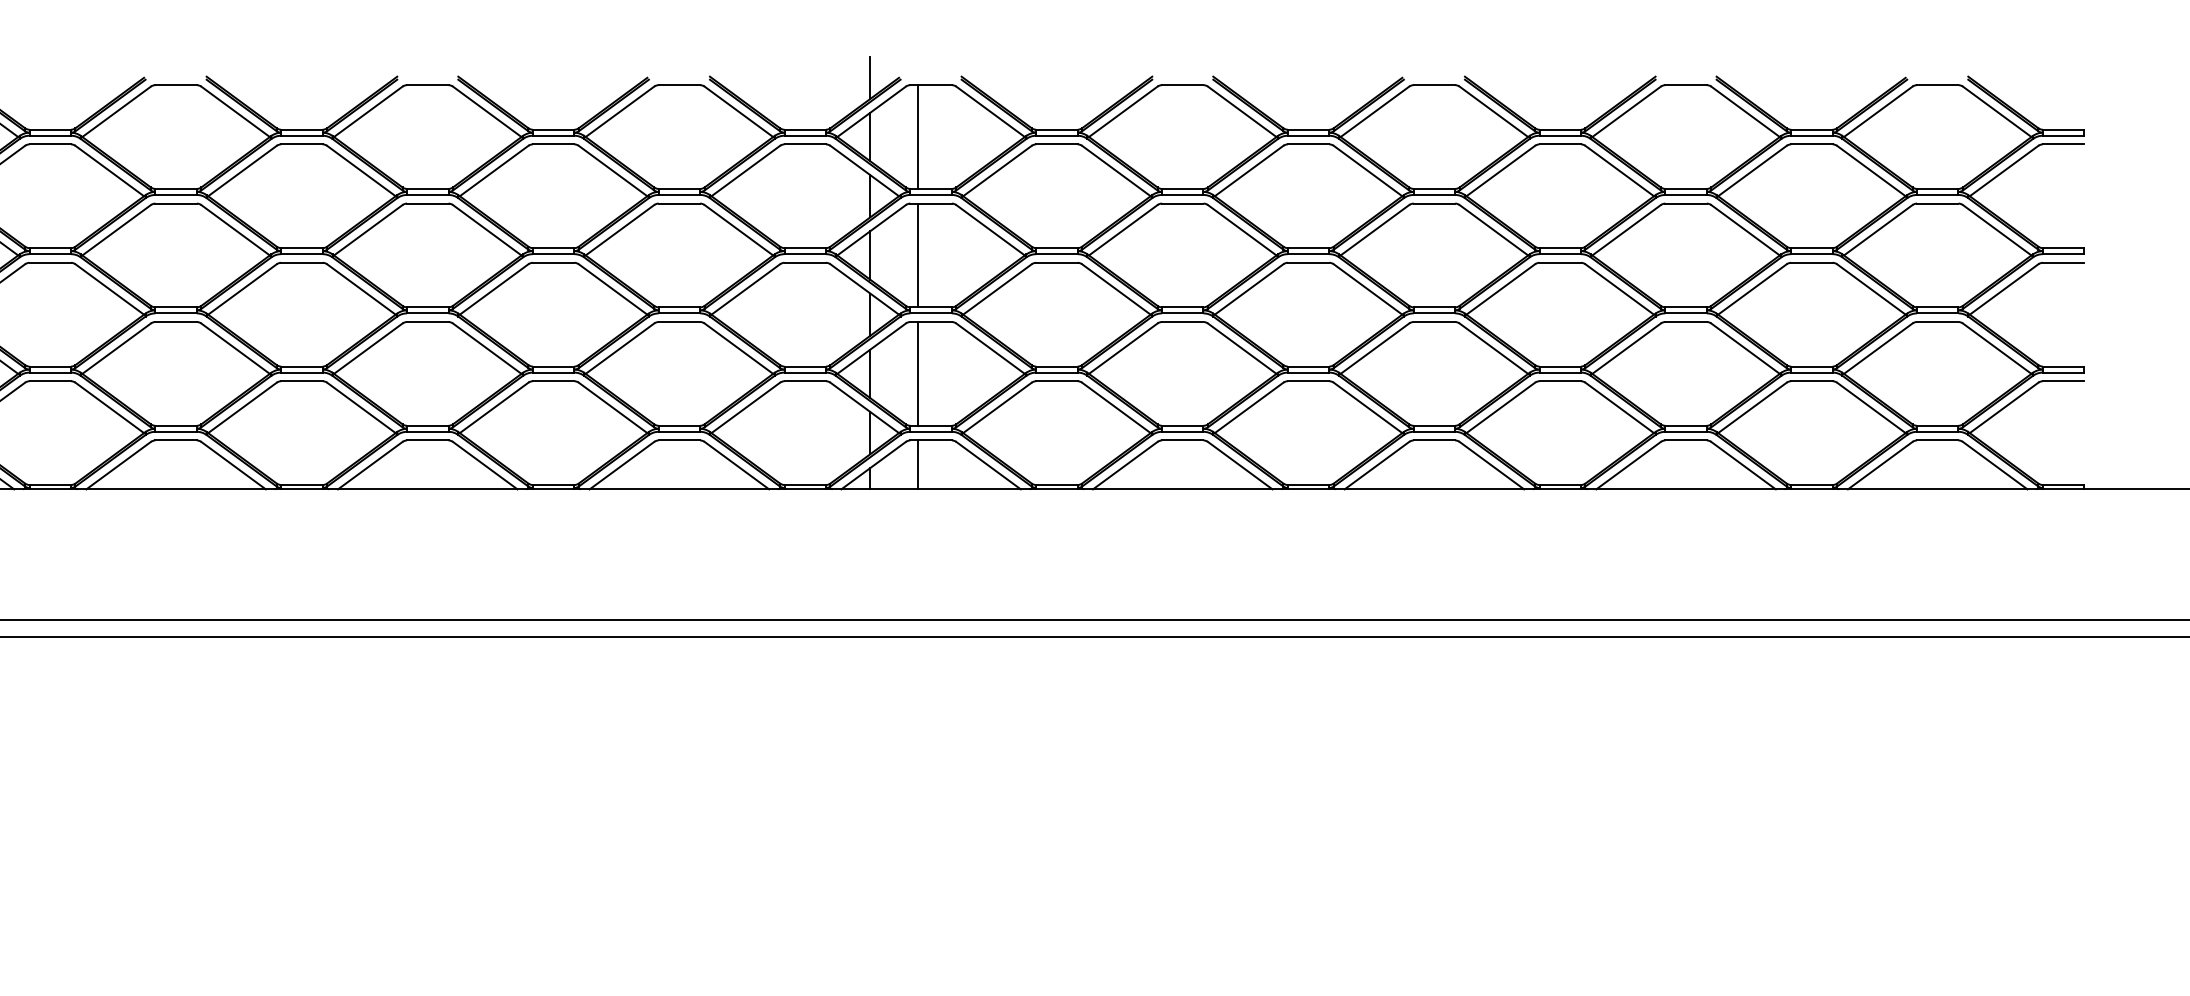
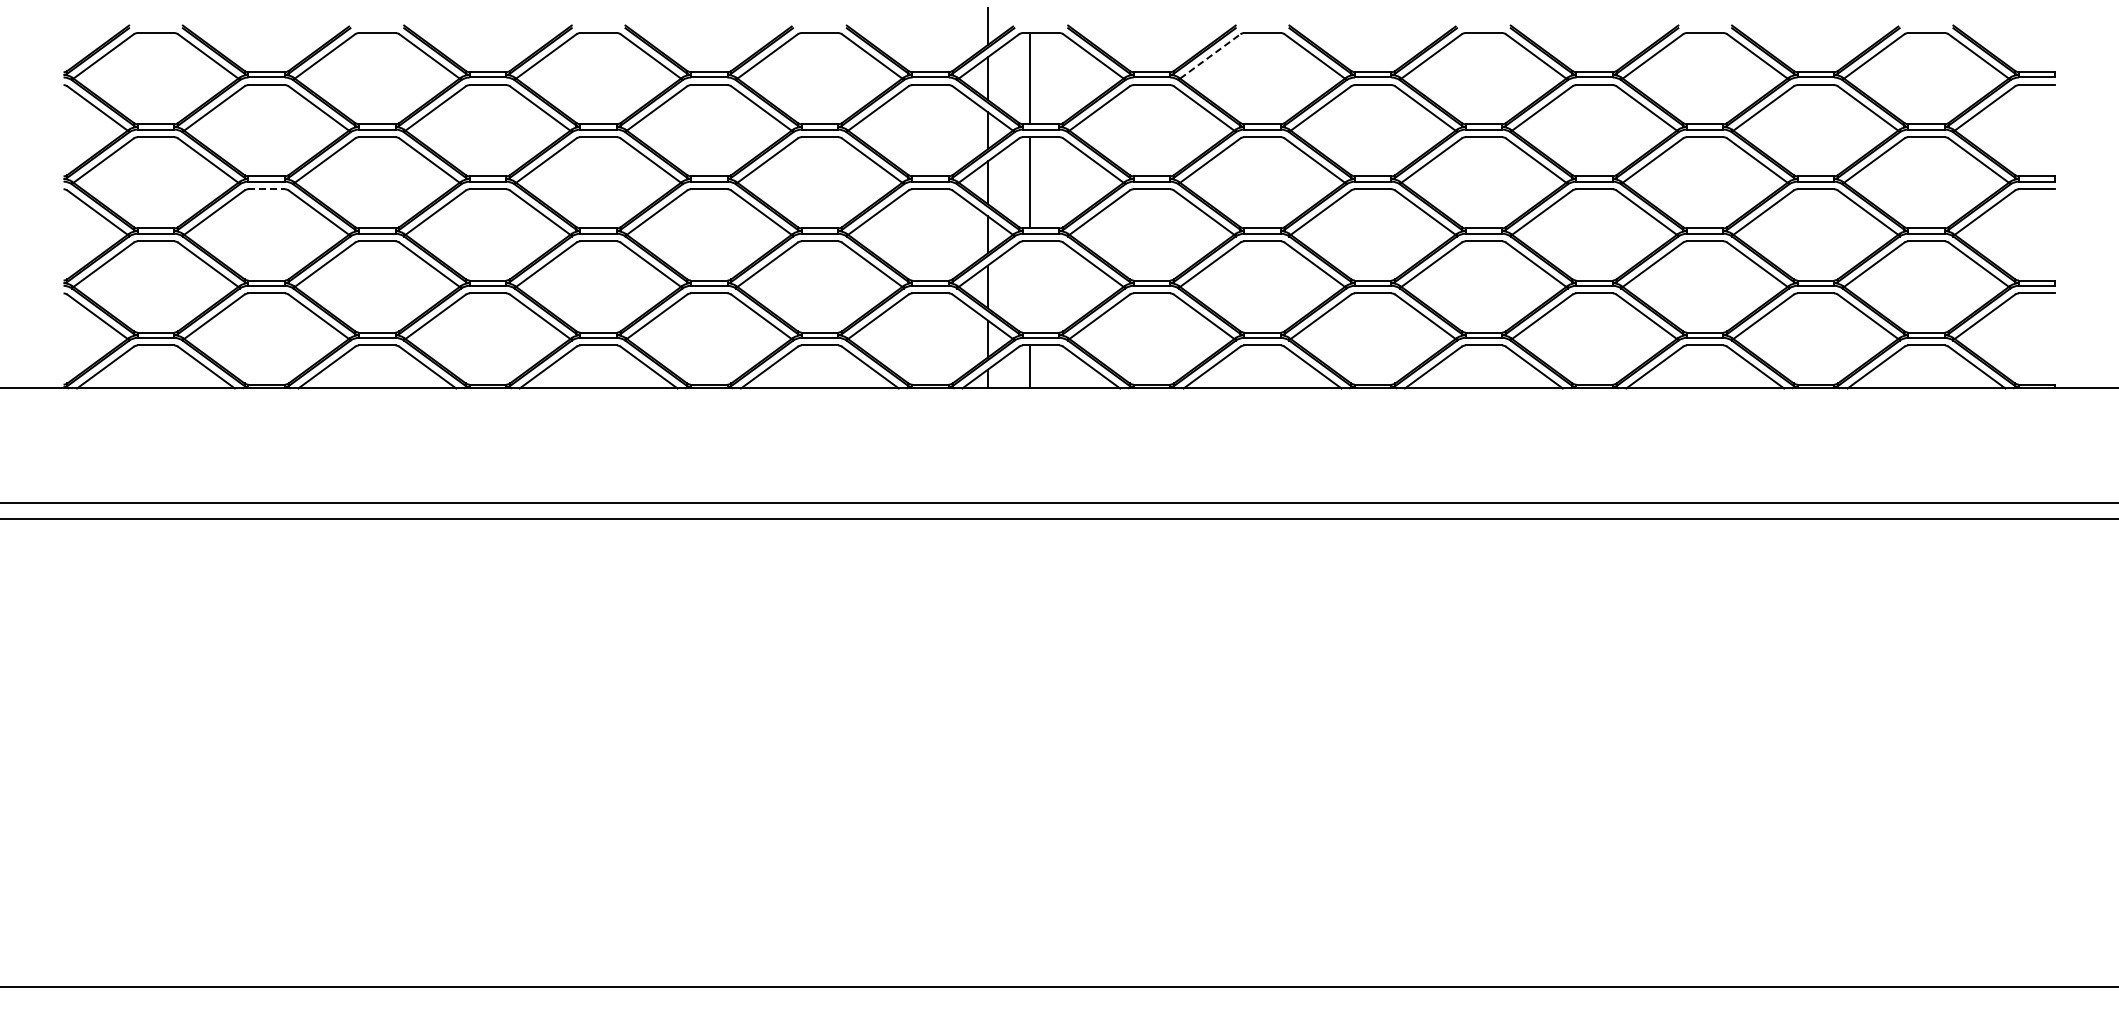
line: (1123, 111) -> (1210, 56), solid -> dashed
line: (51, 263) -> (267, 189), solid -> dashed
line: (917, 373) -> (1029, 286), removed

